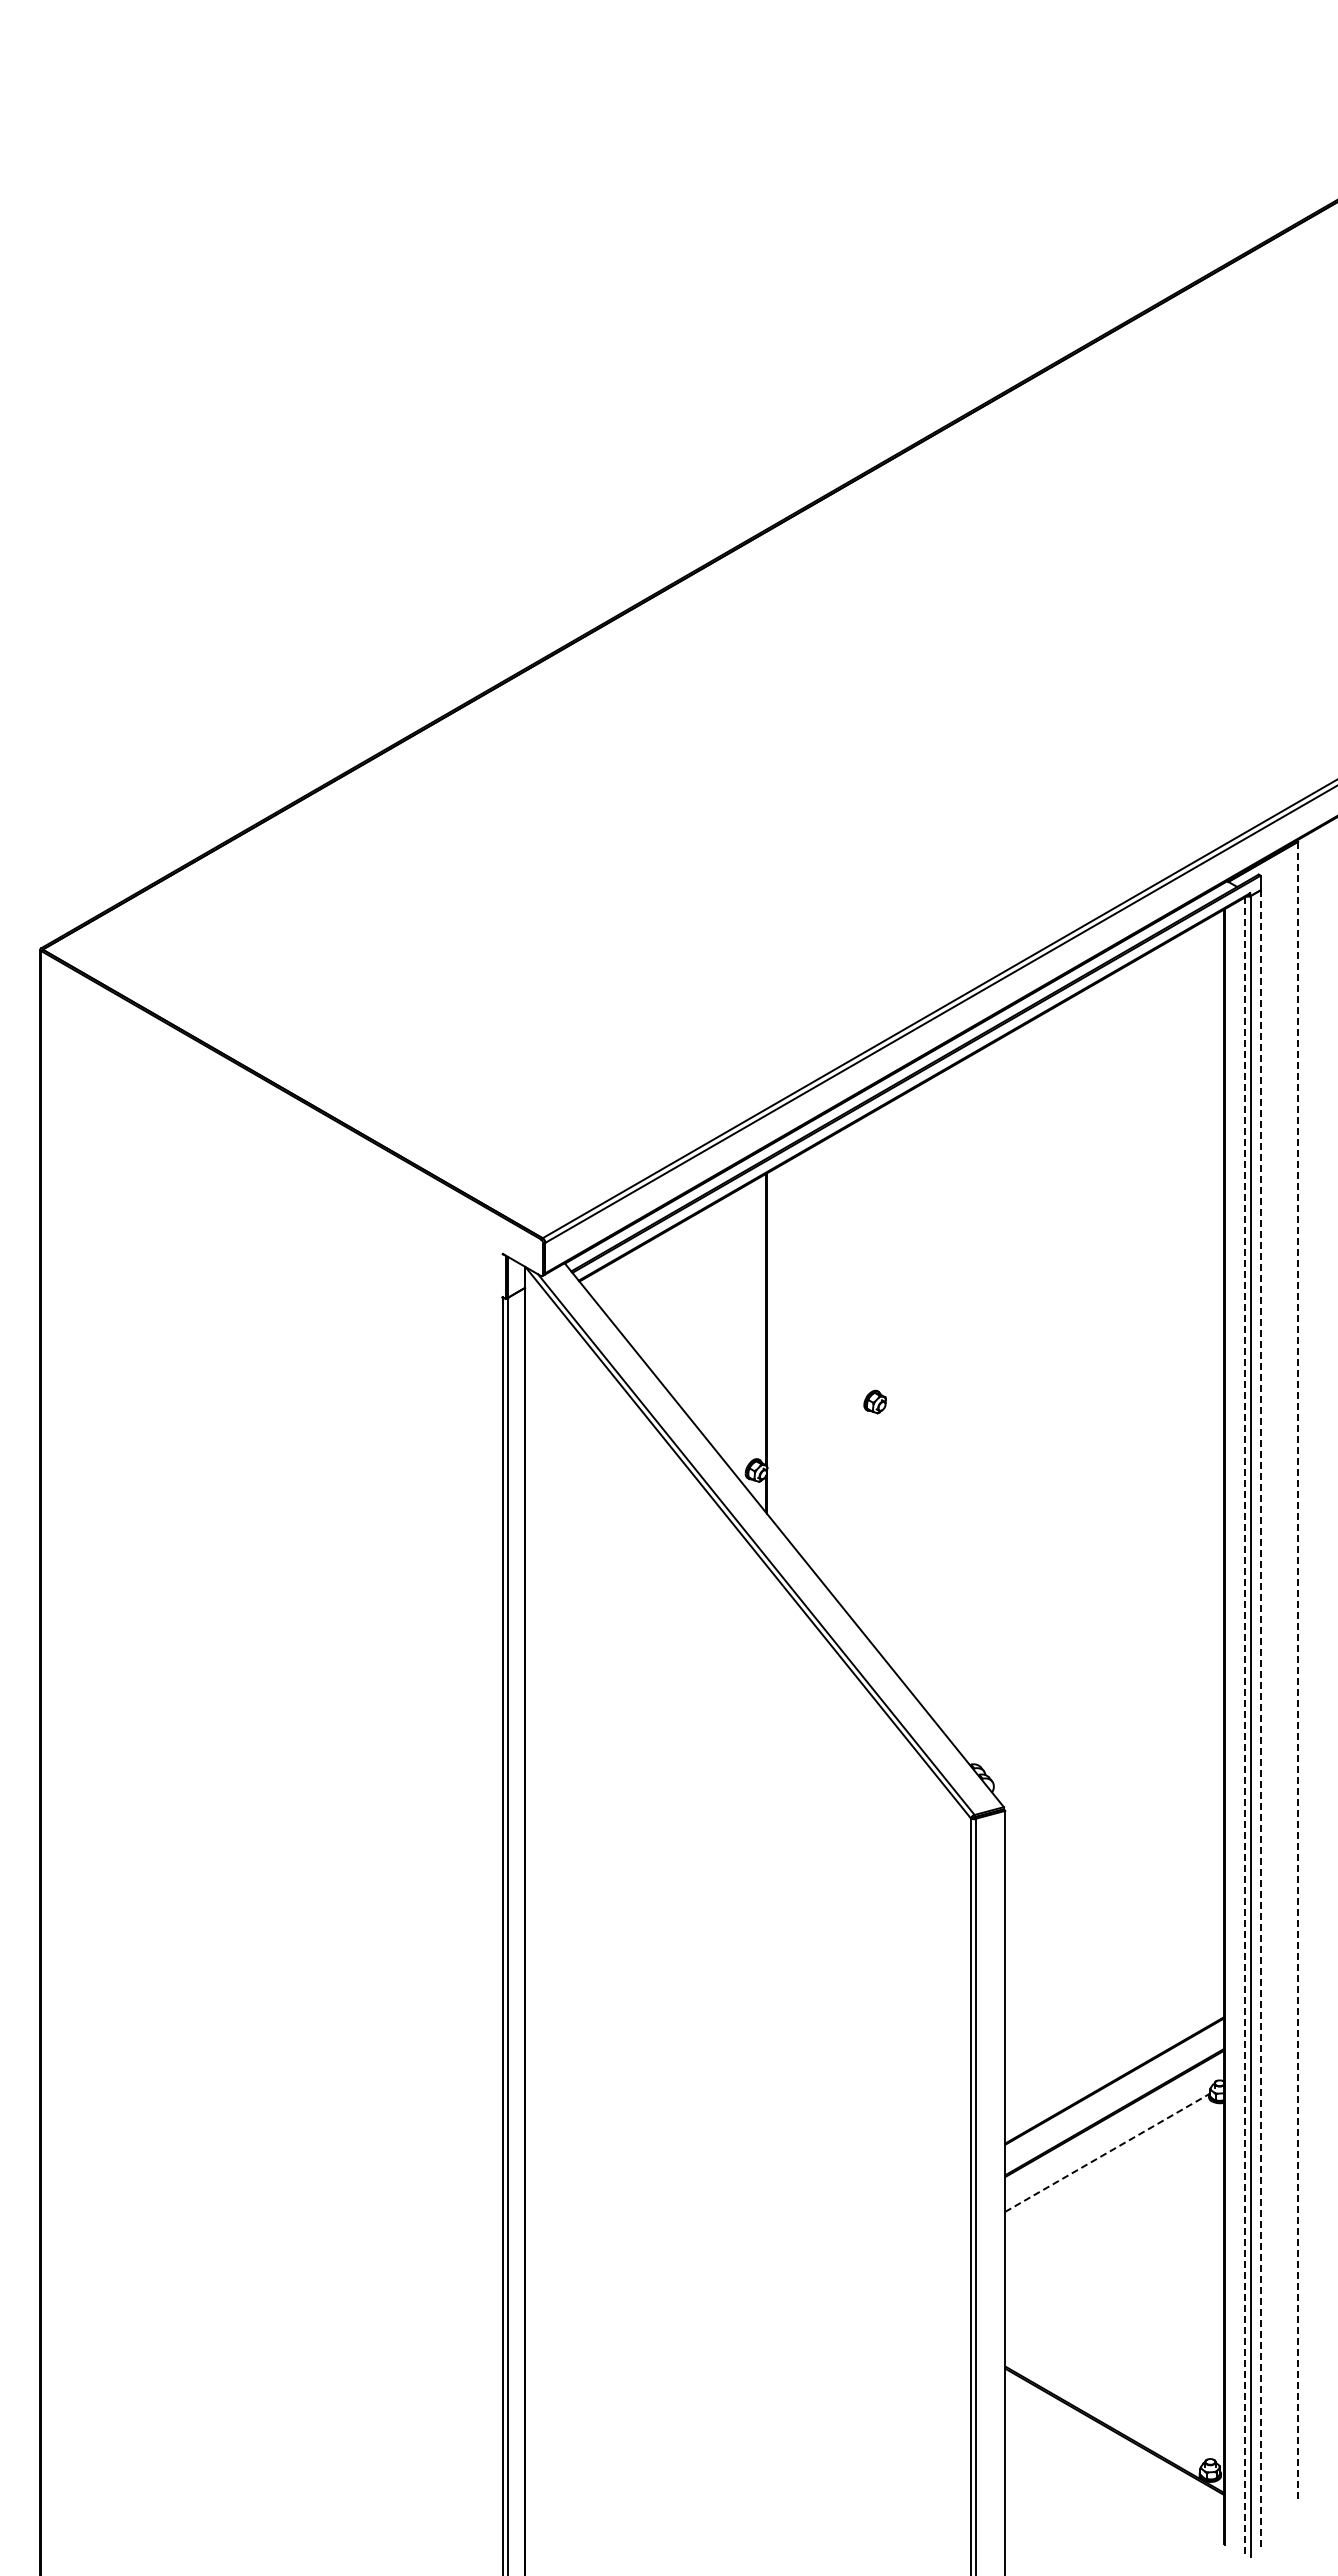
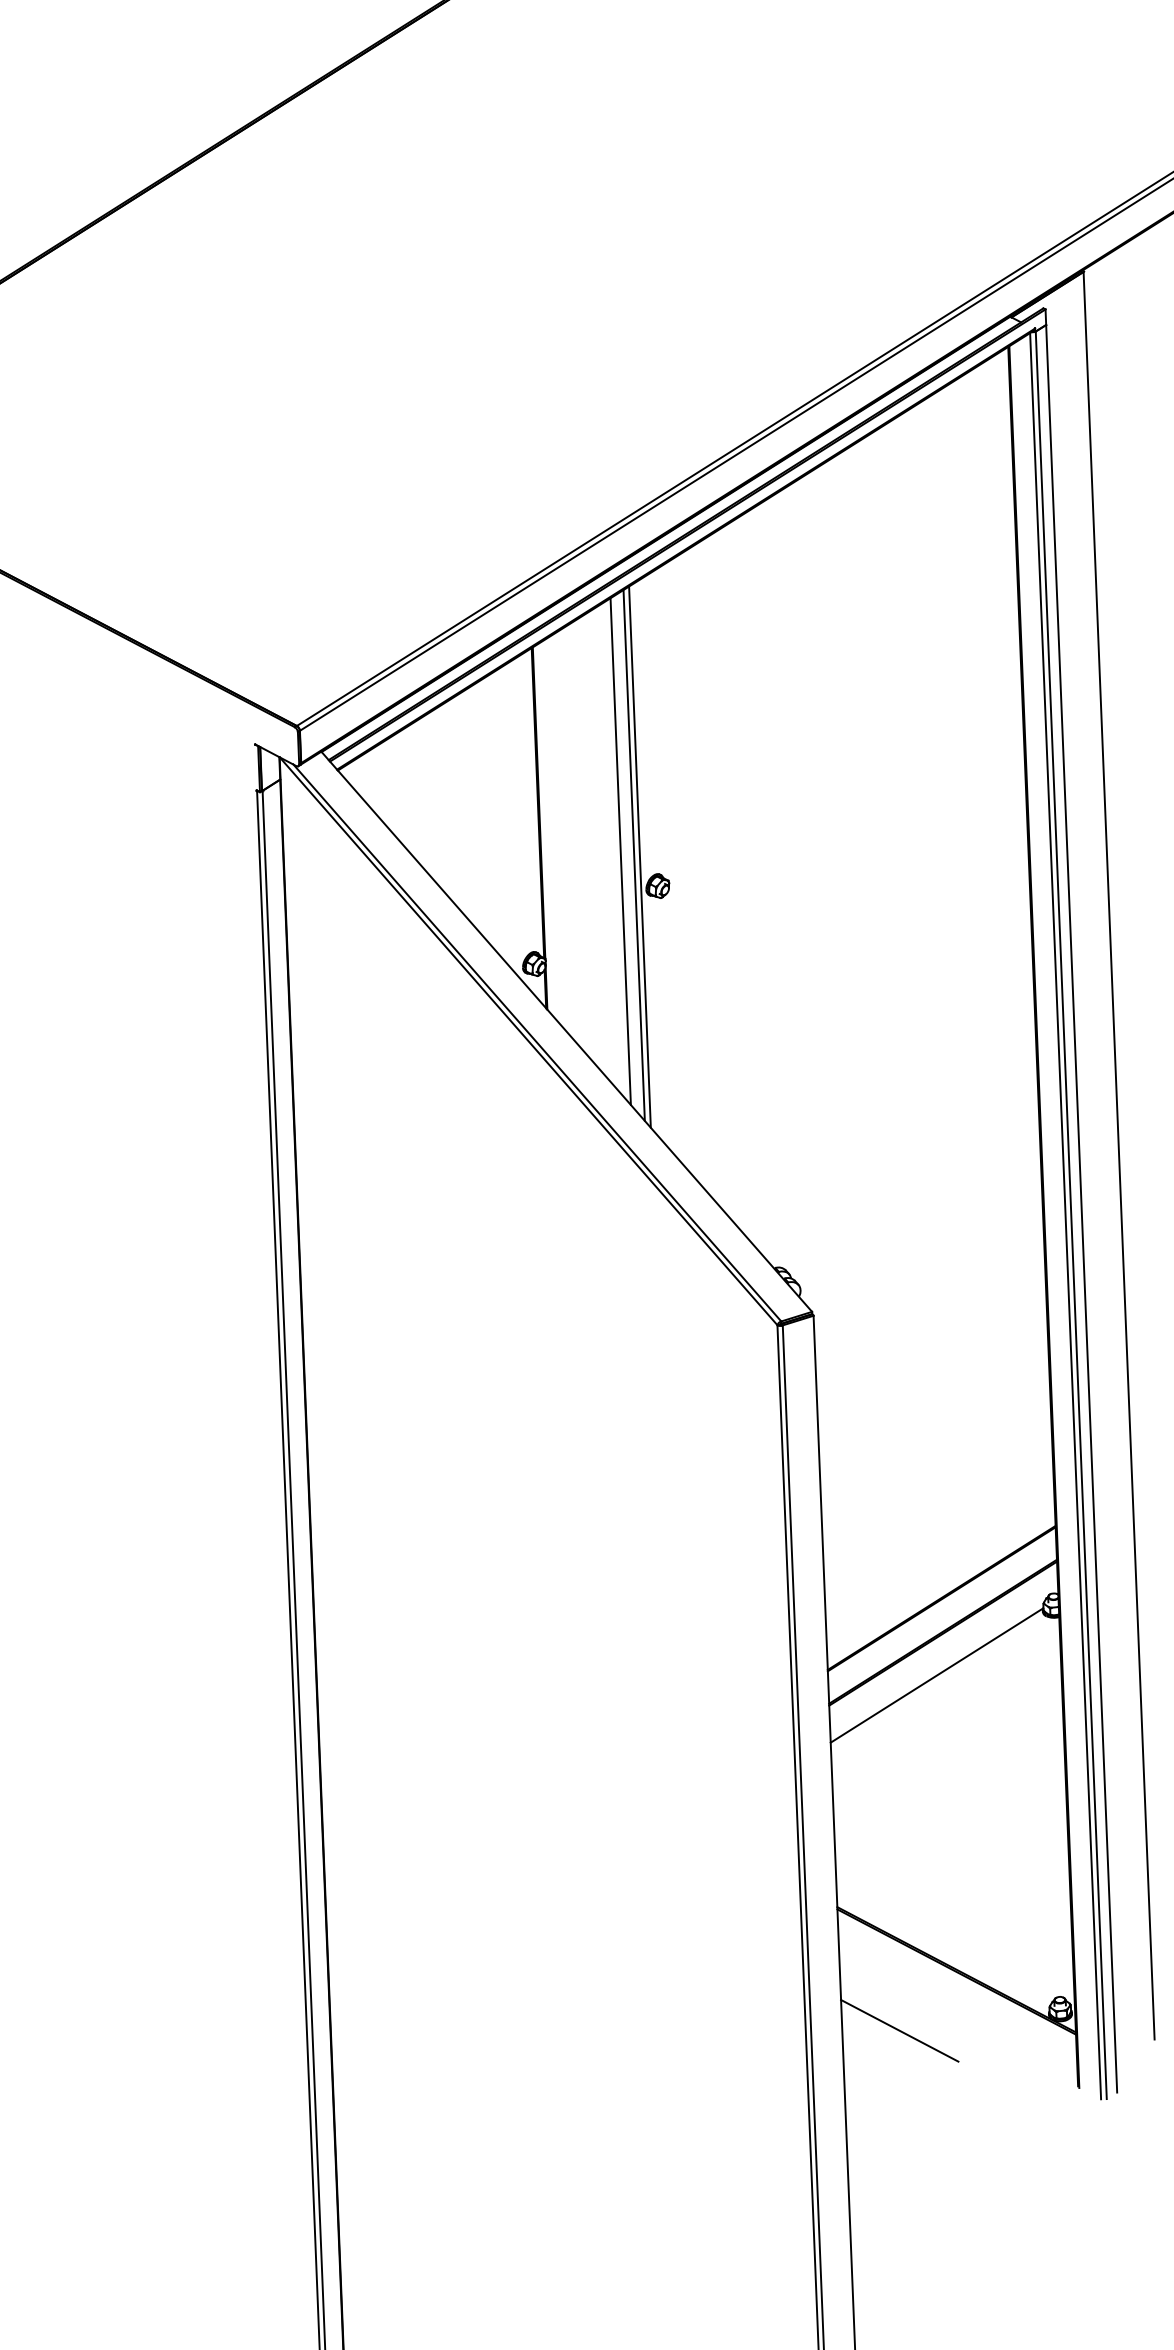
line: (841, 1368) -> (620, 851), added
line: (854, 1371) -> (634, 854), added
line: (859, 1373) -> (639, 856), added
line: (1297, 1672) -> (1118, 1155), dashed -> solid
line: (1260, 1721) -> (1081, 1209), dashed -> solid
line: (1245, 1726) -> (1065, 1215), dashed -> solid
line: (1107, 2152) -> (937, 1675), dashed -> solid
line: (1058, 2484) -> (899, 2030), added

